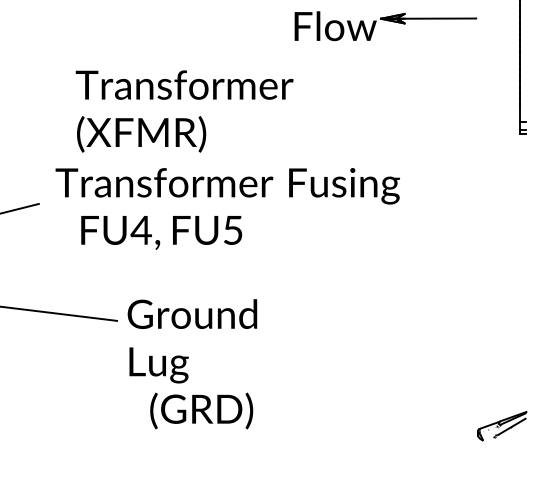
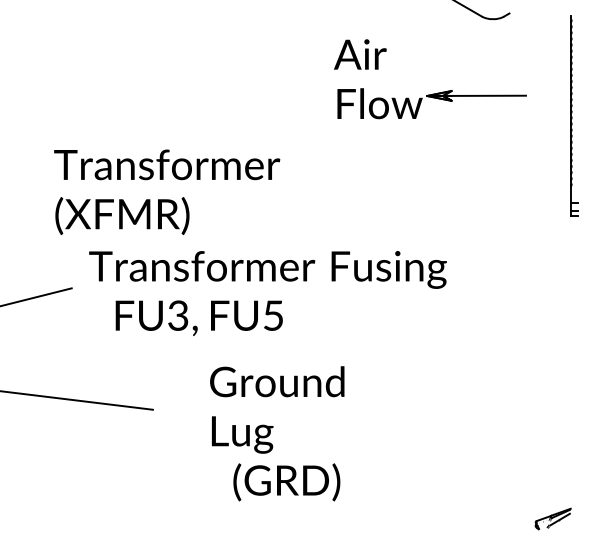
text: (184, 110) -> (167, 191), moved
text: (140, 230) -> (177, 315), FU4, -> FU3,
text: (192, 363) -> (277, 433), moved
part: (502, 425) -> (553, 518), size x0.7

